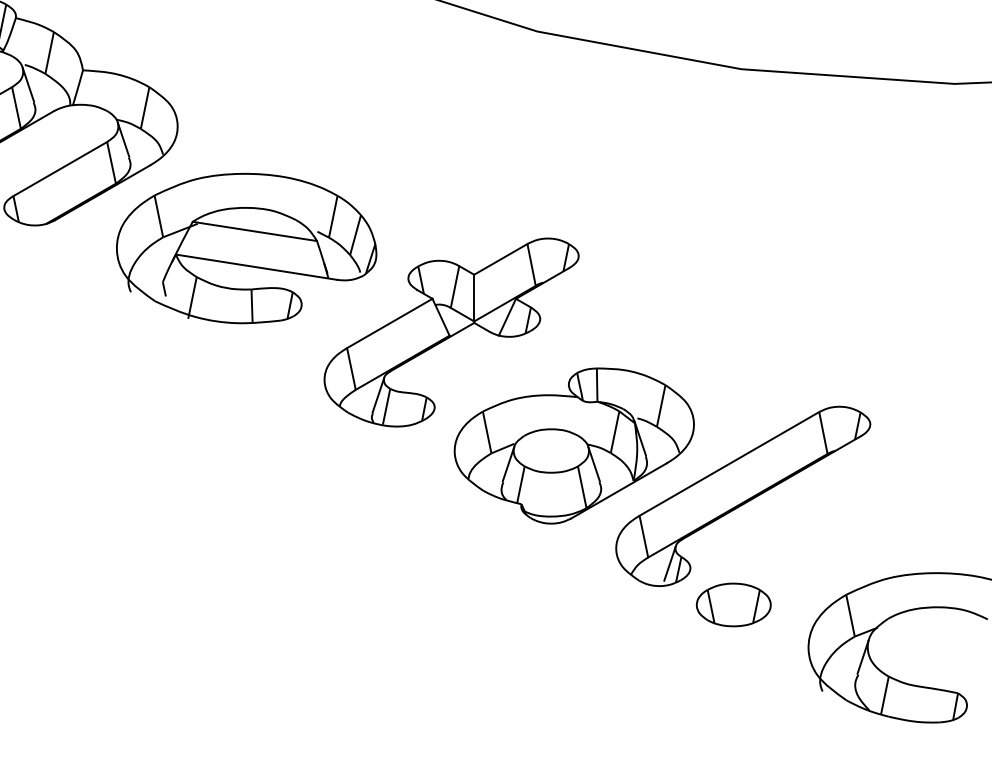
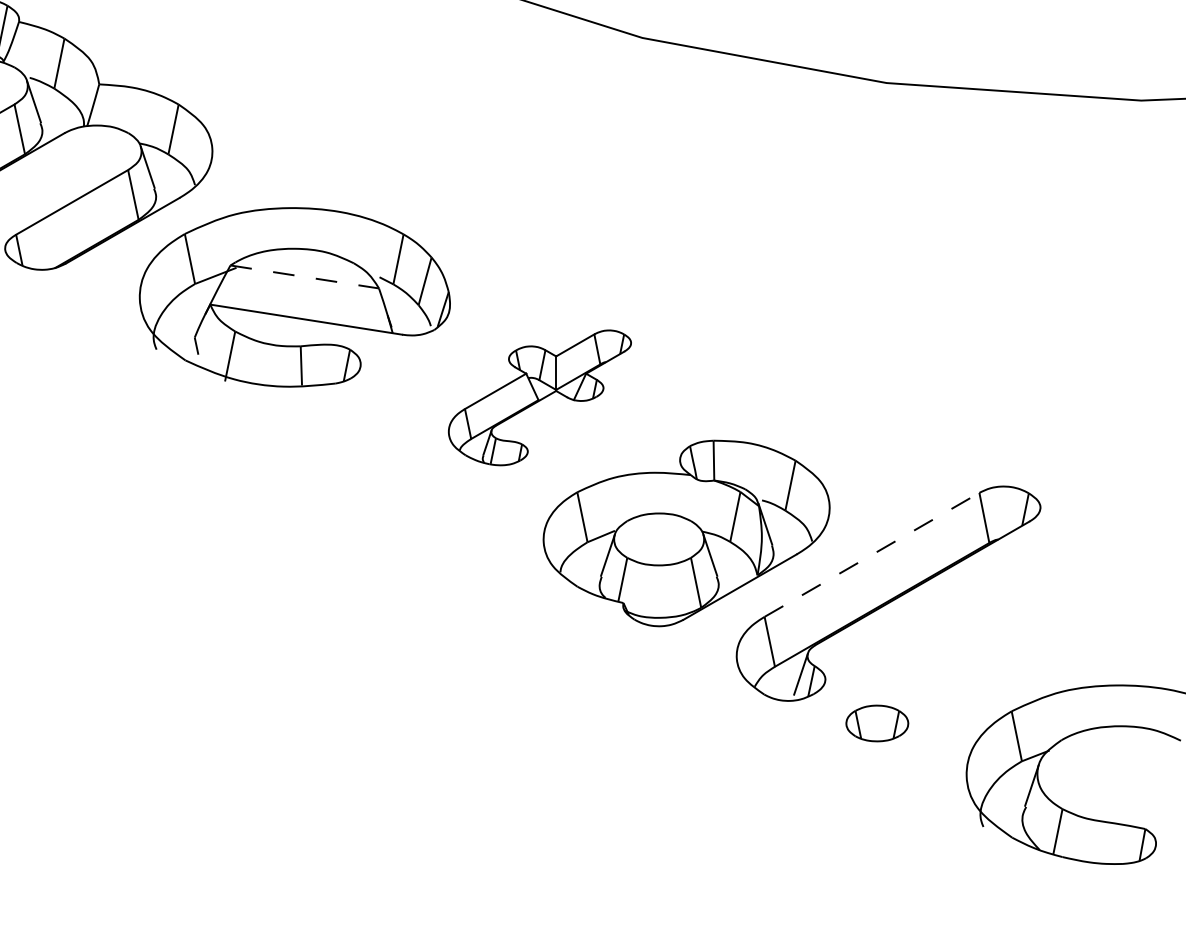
line: (255, 231) -> (305, 277), solid -> dashed
part: (451, 332) -> (539, 397), size x0.6
line: (729, 463) -> (872, 554), solid -> dashed
part: (733, 604) -> (877, 723), size x0.7

